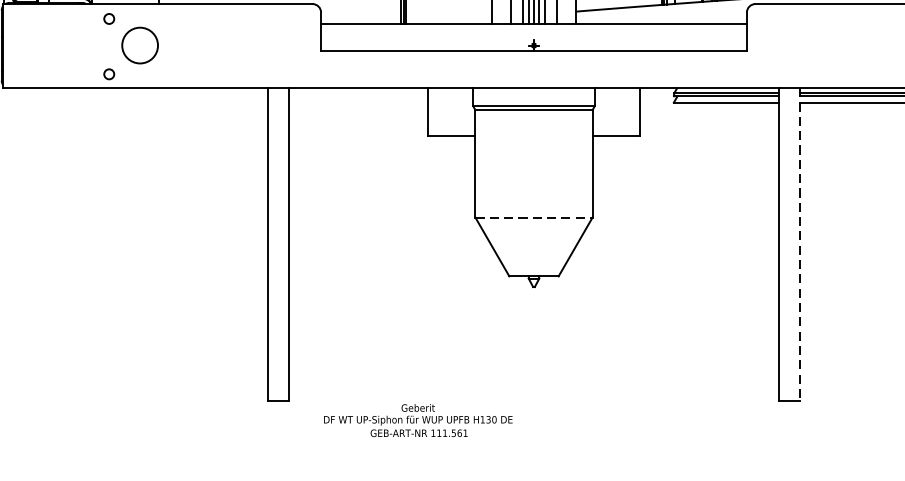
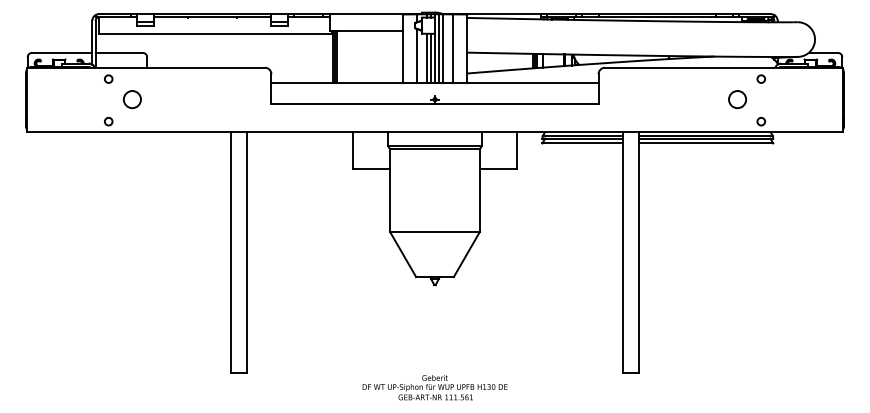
circle: (140, 45) -> (132, 99), size x0.62
line: (534, 217) -> (435, 231), dashed -> solid
line: (800, 245) -> (639, 253), dashed -> solid
text: (417, 420) -> (434, 387), moved

